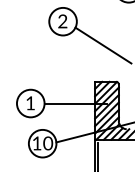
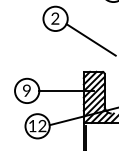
text: (30, 103) -> (26, 90), 1 -> 9
text: (48, 143) -> (42, 126), 10 -> 12

